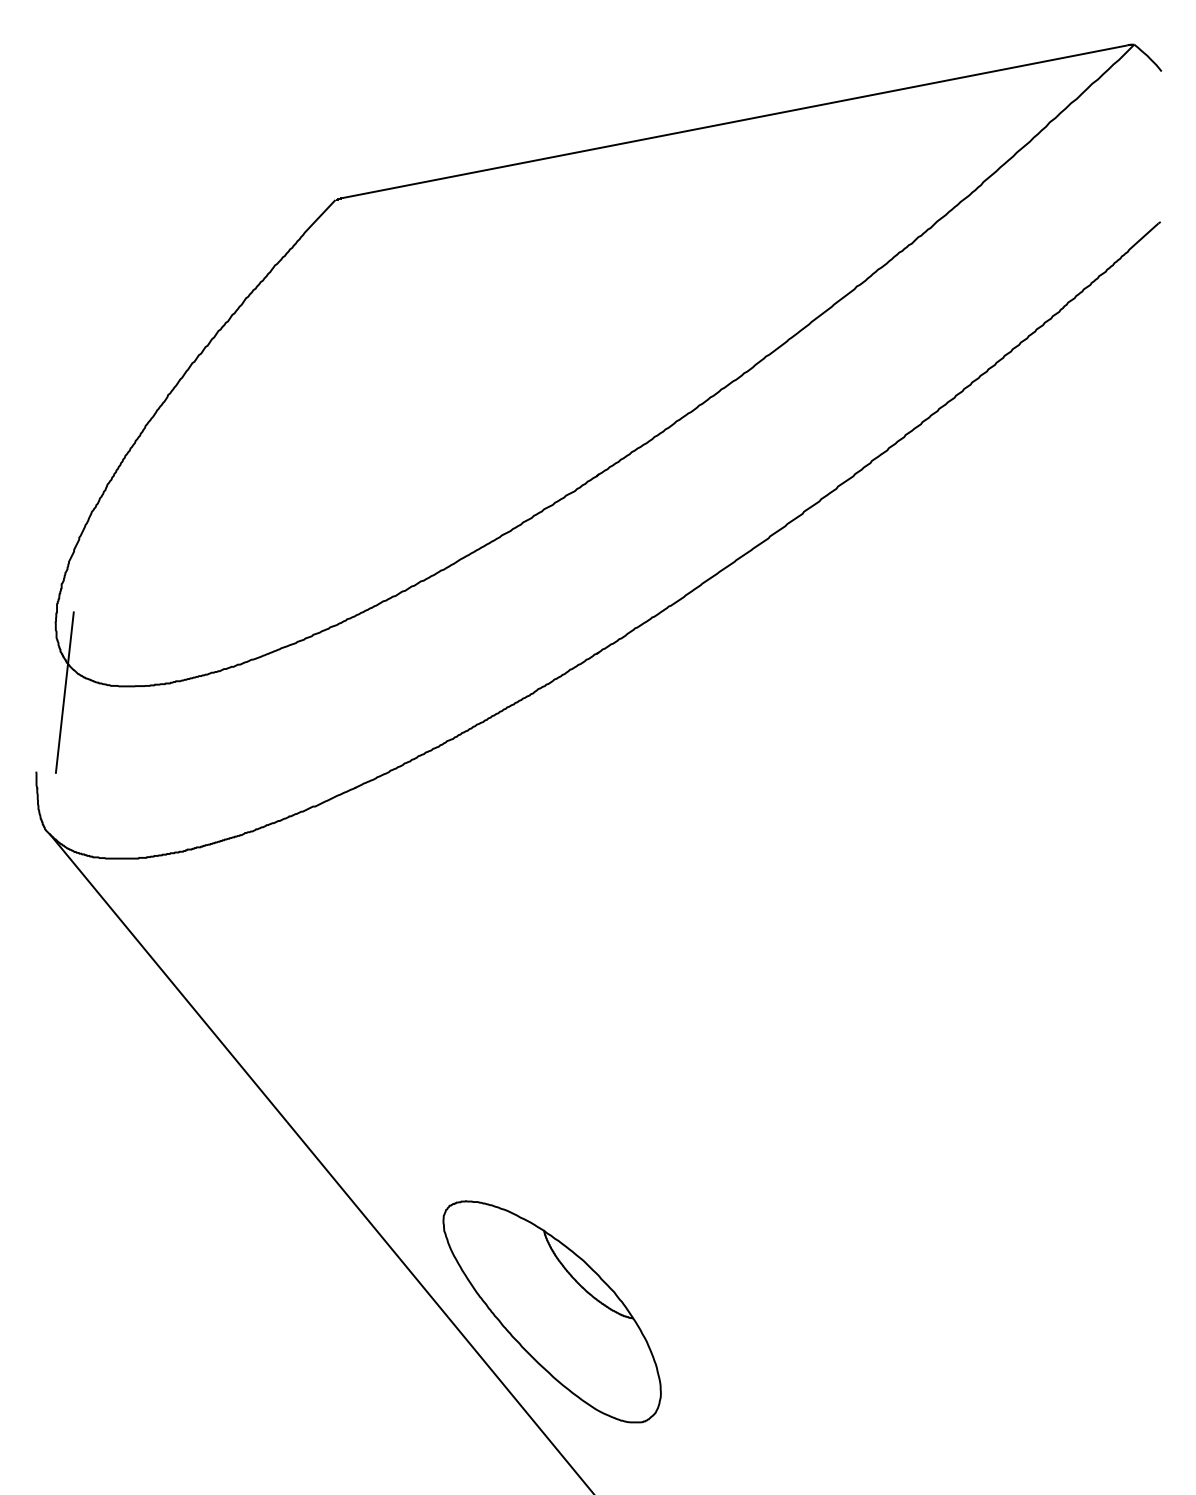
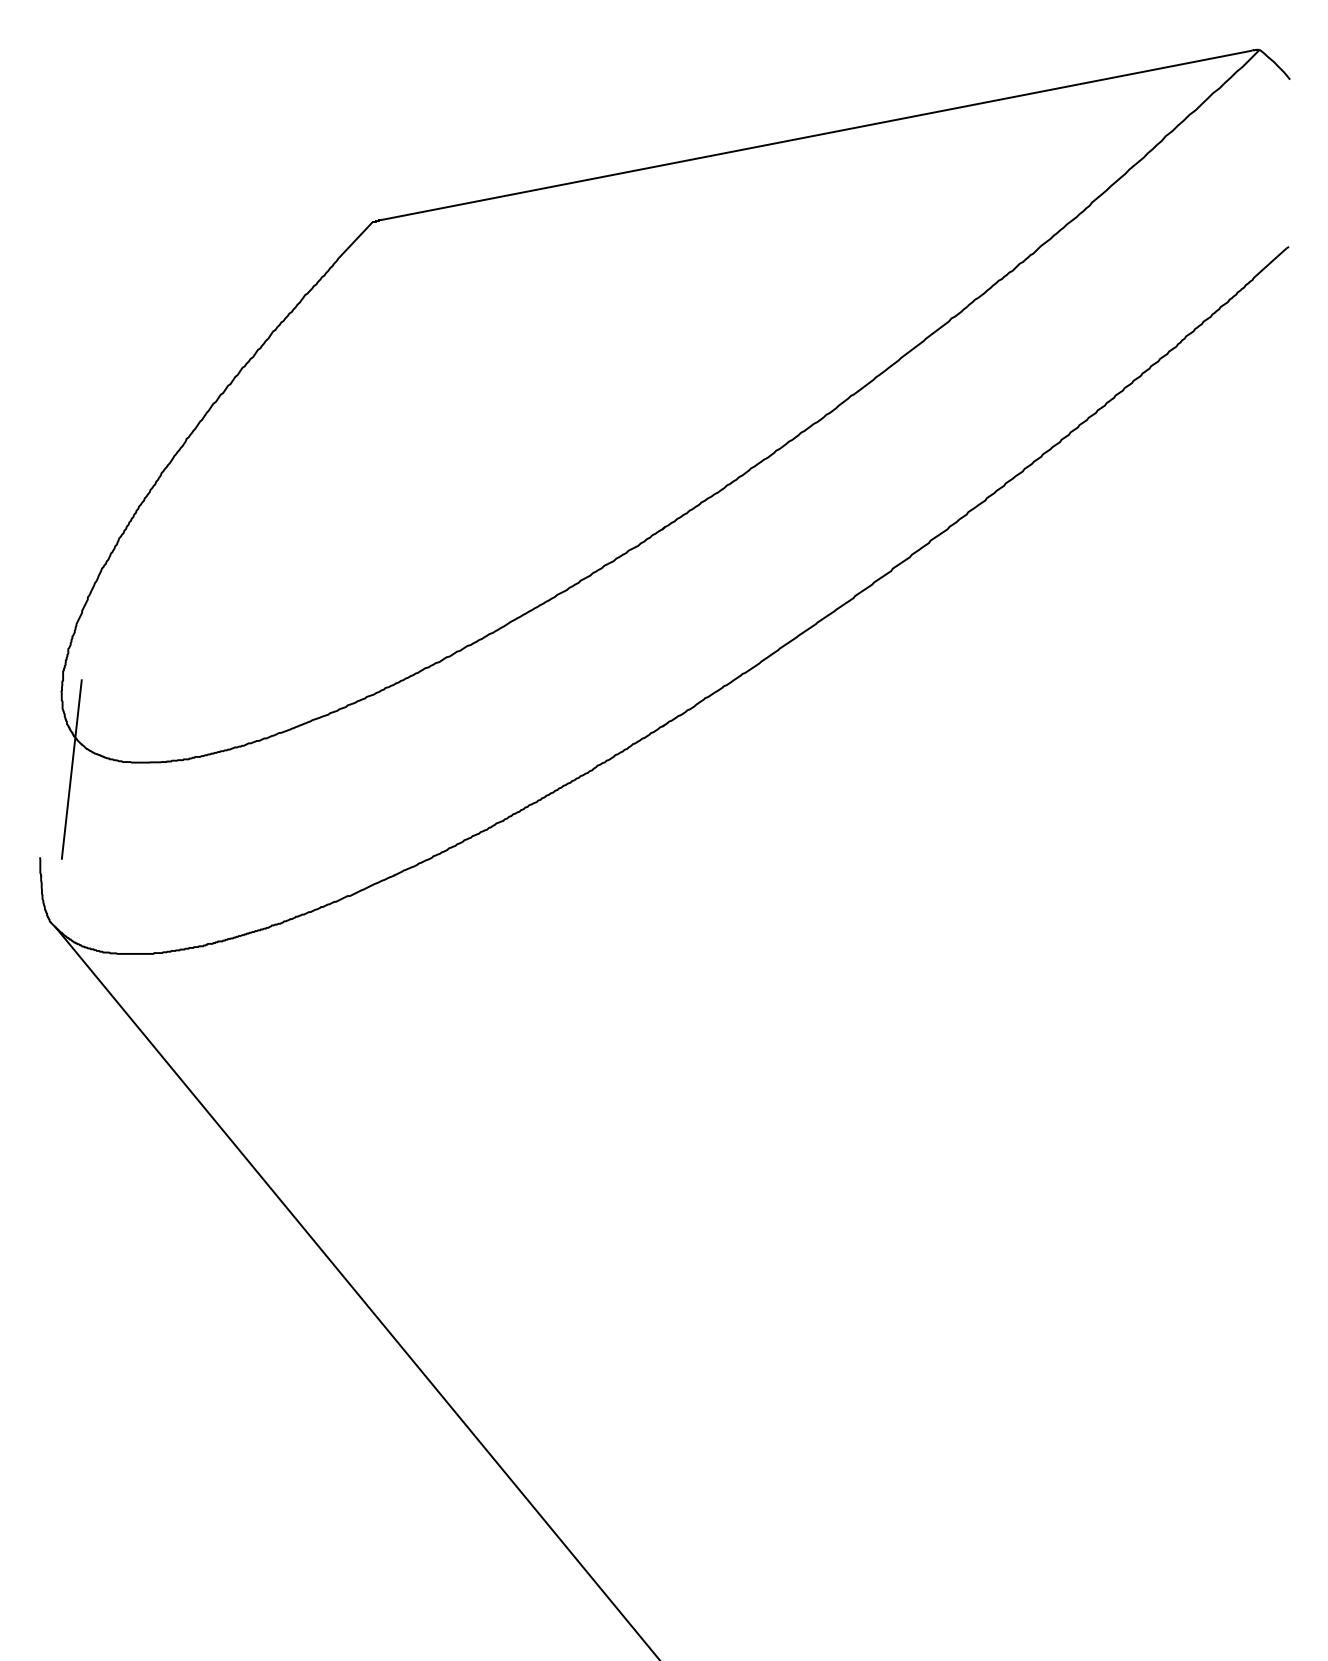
part: (551, 1311) -> (612, 1456), removed

